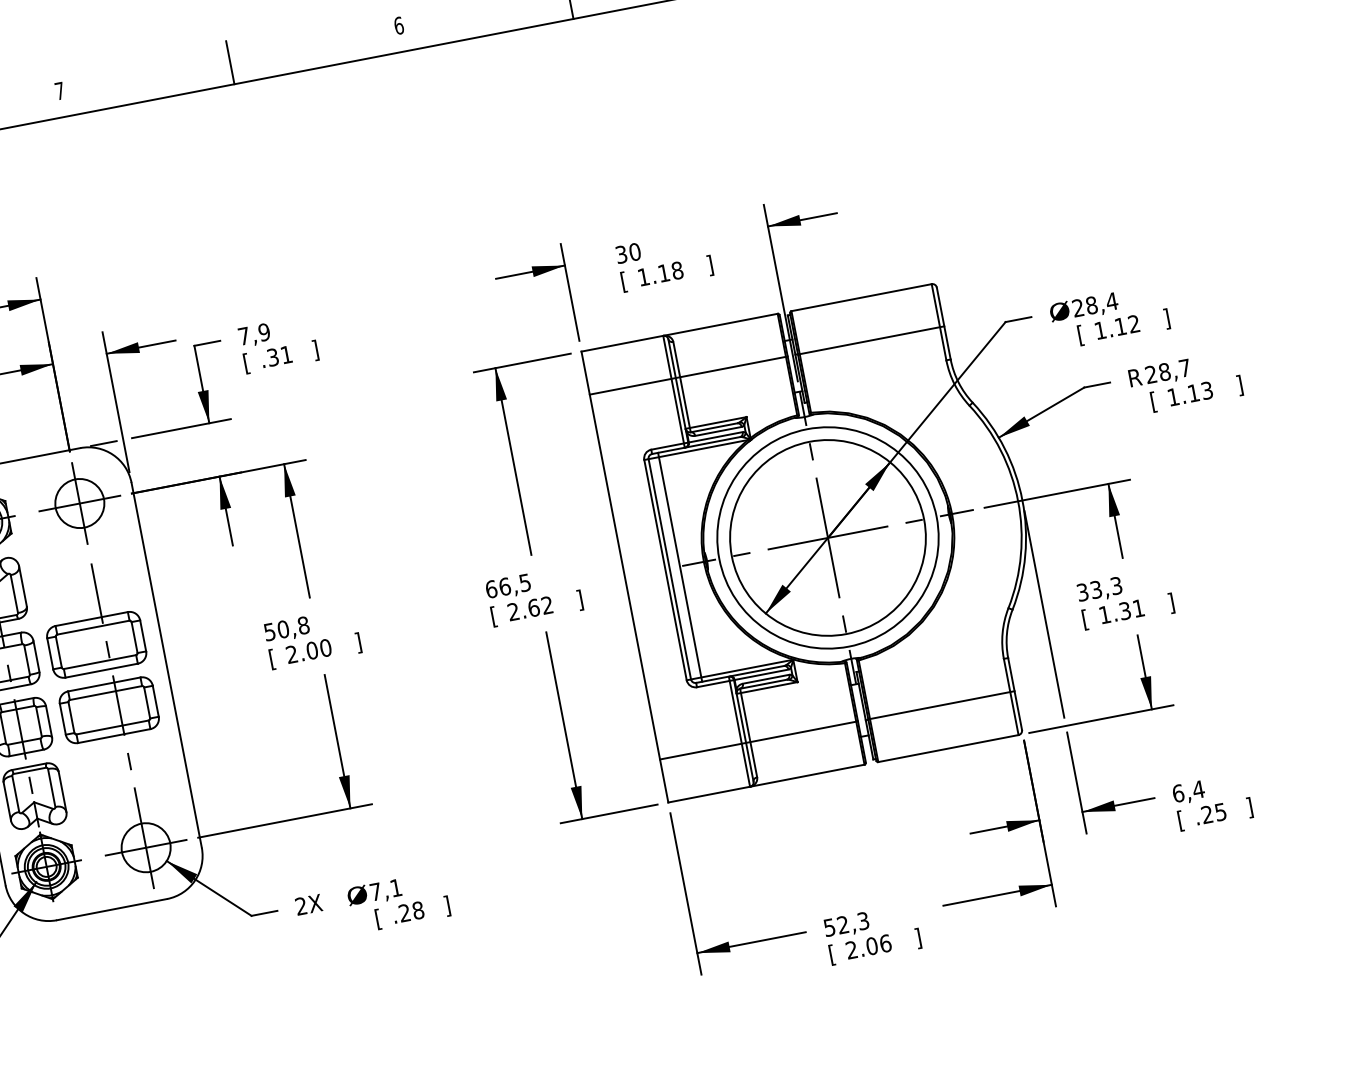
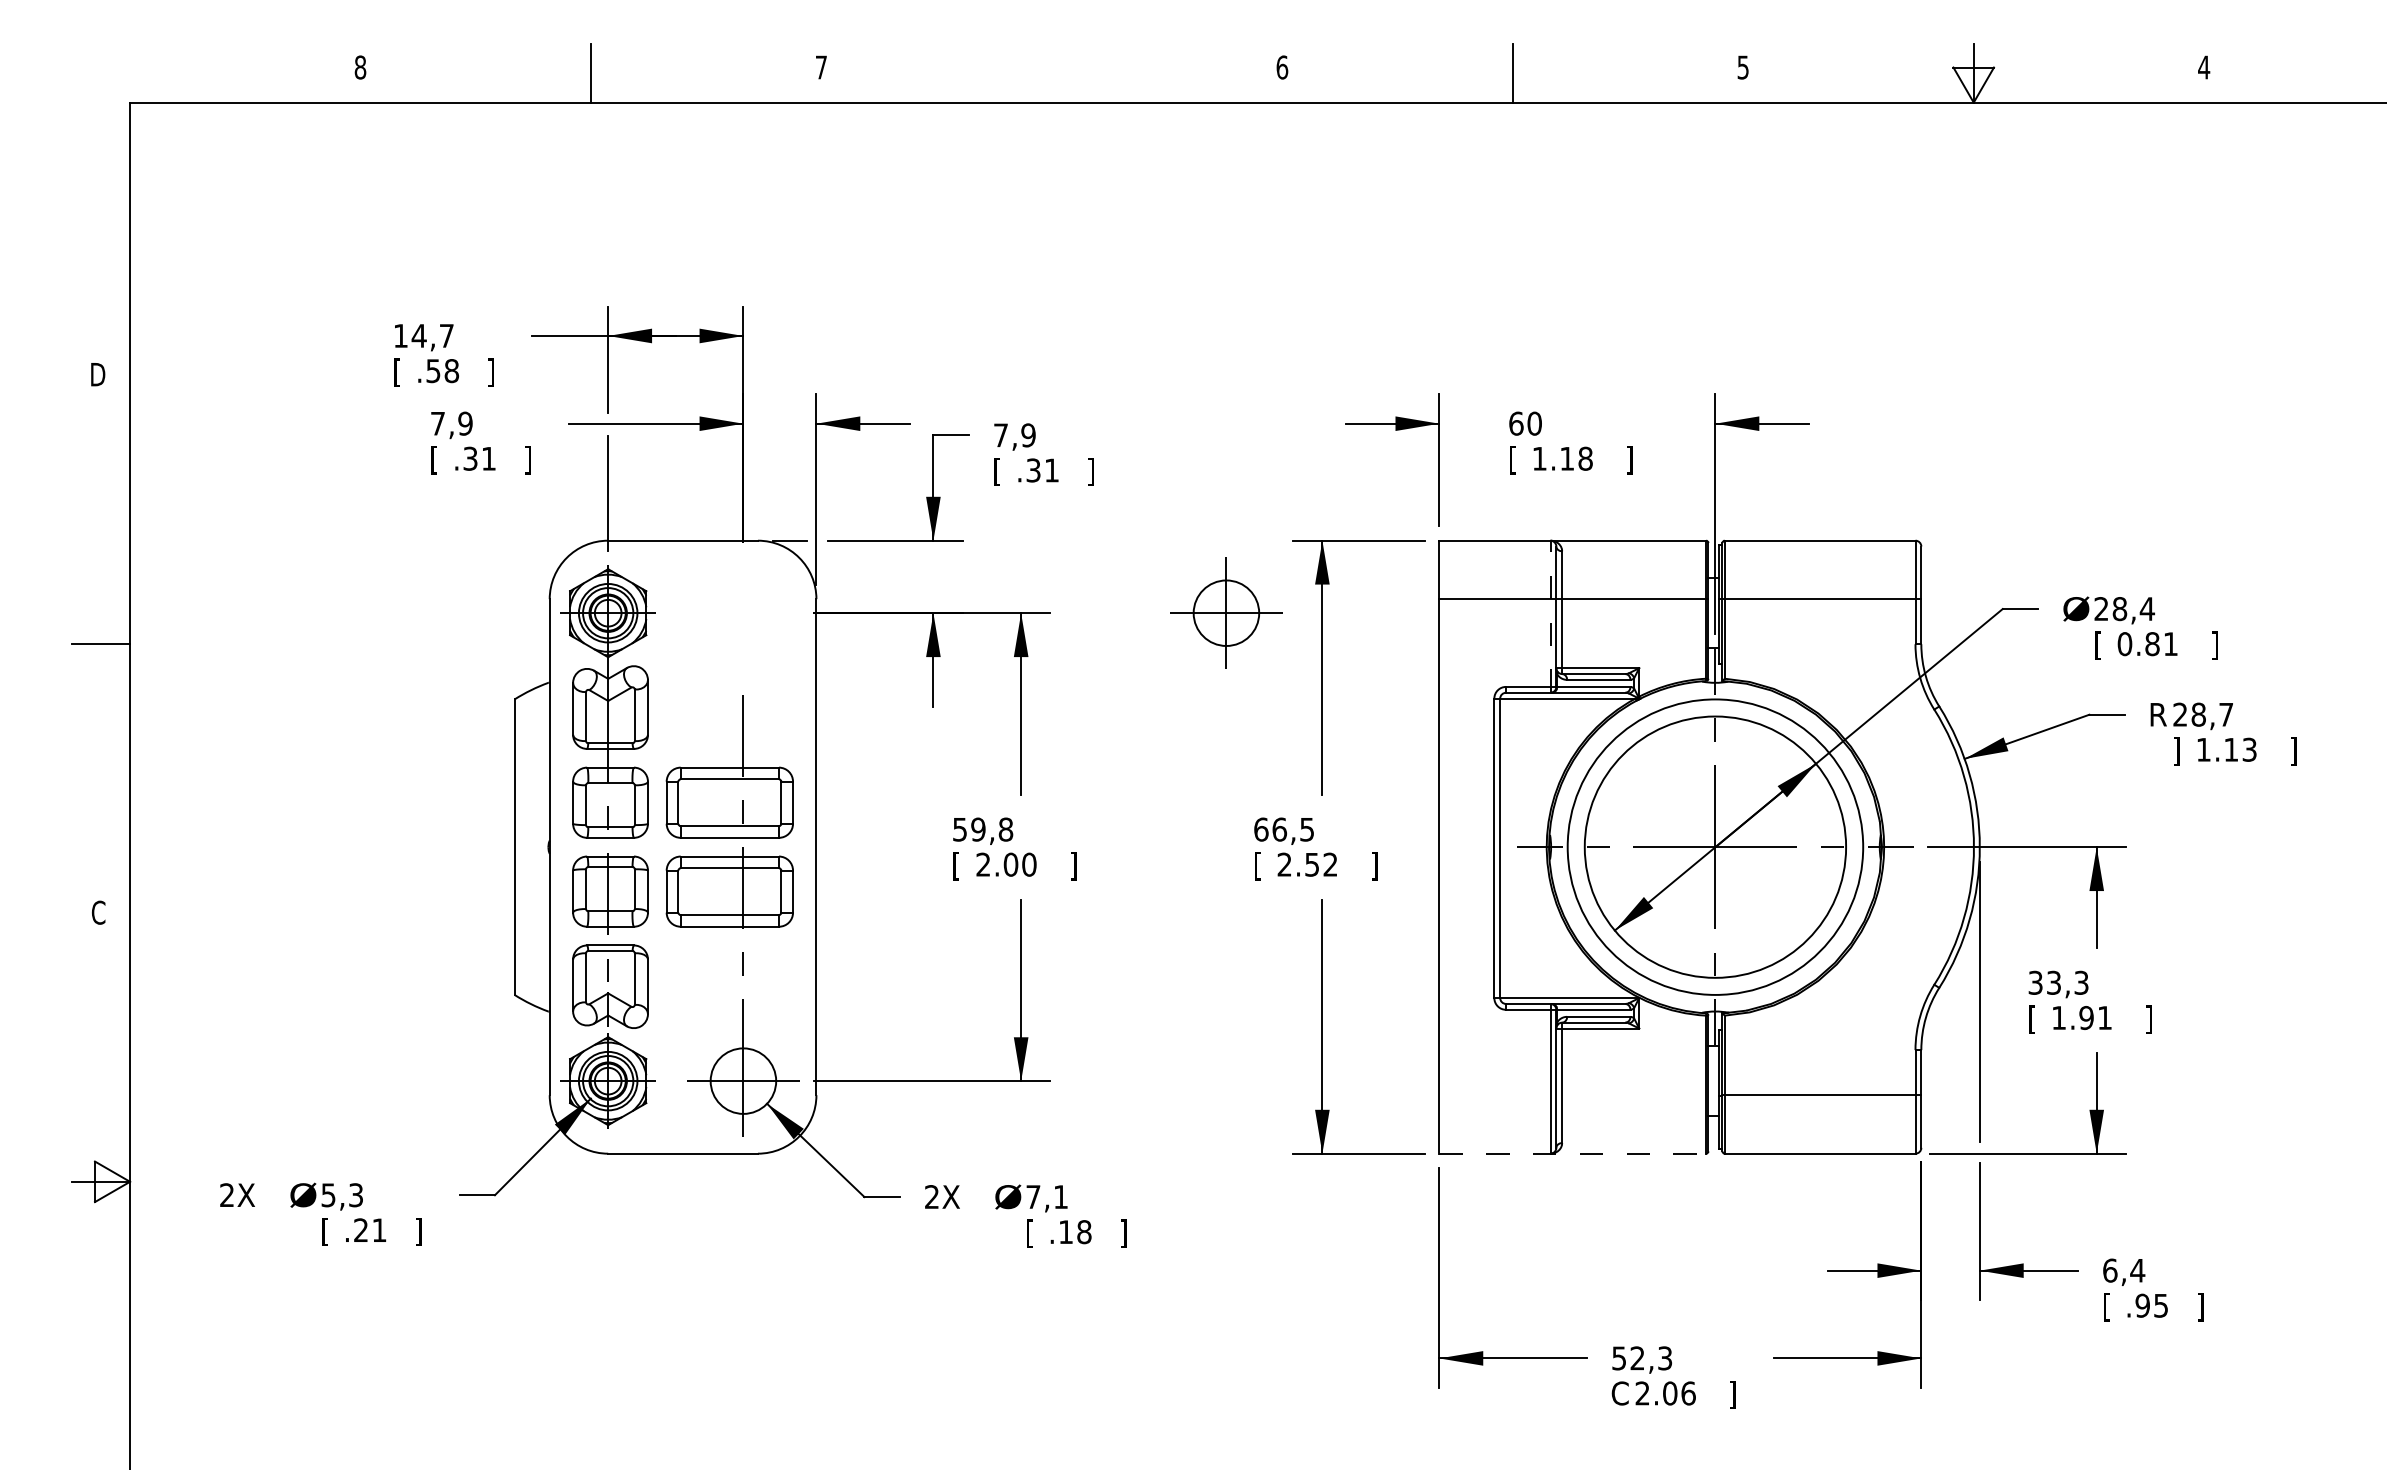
line: (230, 62) -> (1051, 73), removed
text: (621, 254) -> (1516, 423), 30 -> 60
text: (1117, 327) -> (2147, 644), 1.12 -> 0.81
line: (673, 391) -> (1550, 616), solid -> dashed
text: (1153, 402) -> (2176, 751), [ -> ]
part: (79, 502) -> (1226, 612), moved
line: (680, 566) -> (1514, 847), removed
text: (534, 607) -> (1312, 864), 2.62 -> 2.52
text: (1125, 610) -> (2086, 1017), 1.31 -> 1.91
text: (283, 629) -> (978, 829), 50,8 -> 59,8
line: (758, 740) -> (1573, 1095), removed
line: (766, 783) -> (1573, 1153), solid -> dashed
text: (1207, 814) -> (2142, 1305), .25 -> .95
text: (404, 912) -> (1065, 1231), .28 -> .18
text: (834, 954) -> (1619, 1394), [ -> C

